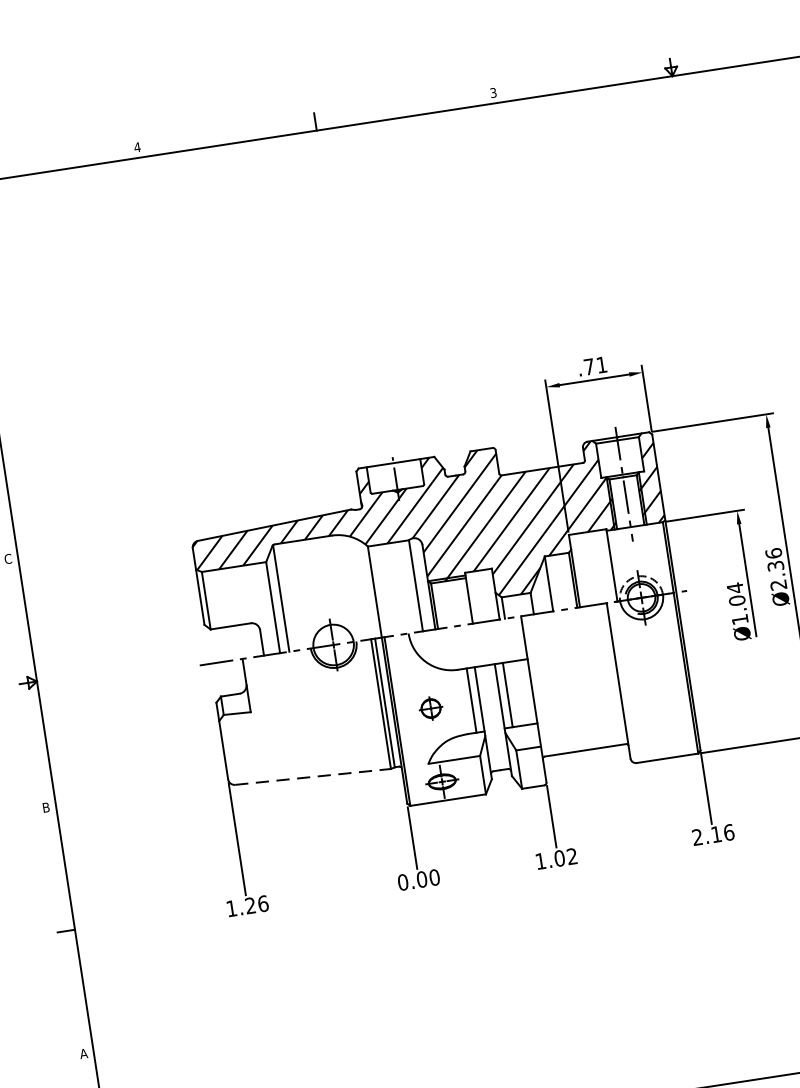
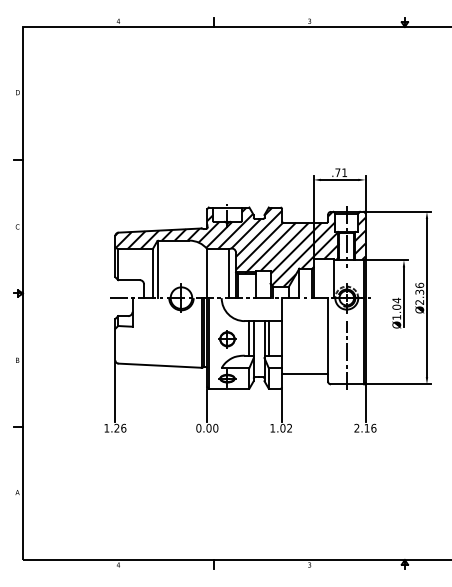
line: (657, 704) -> (346, 355), added
part: (431, 708) -> (227, 339), size x1.43
line: (313, 776) -> (160, 365), dashed -> solid

